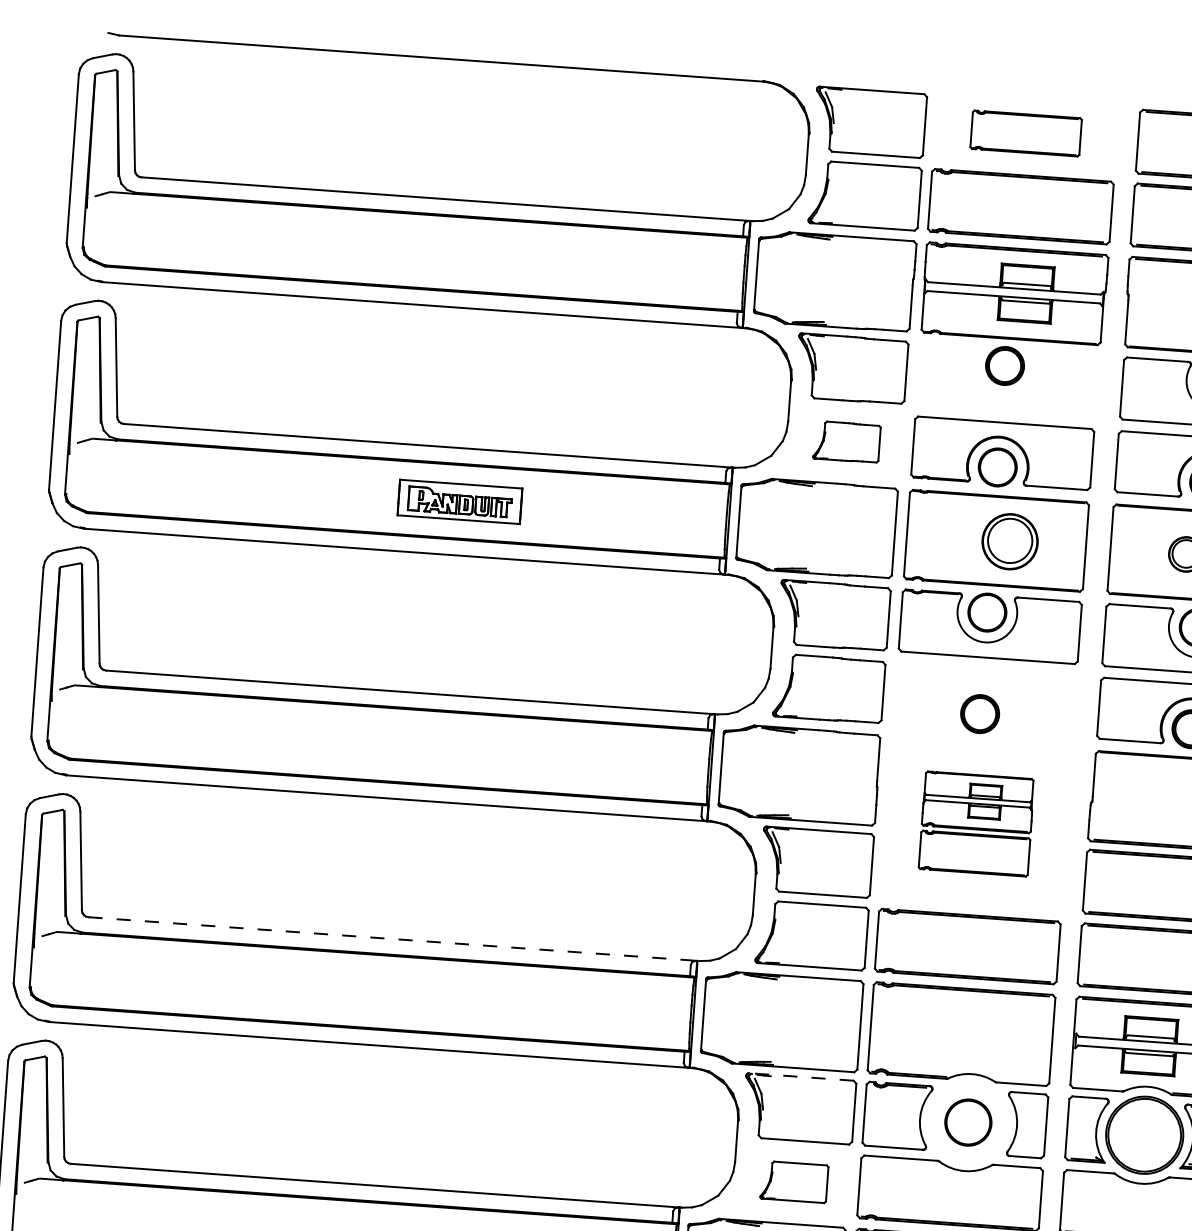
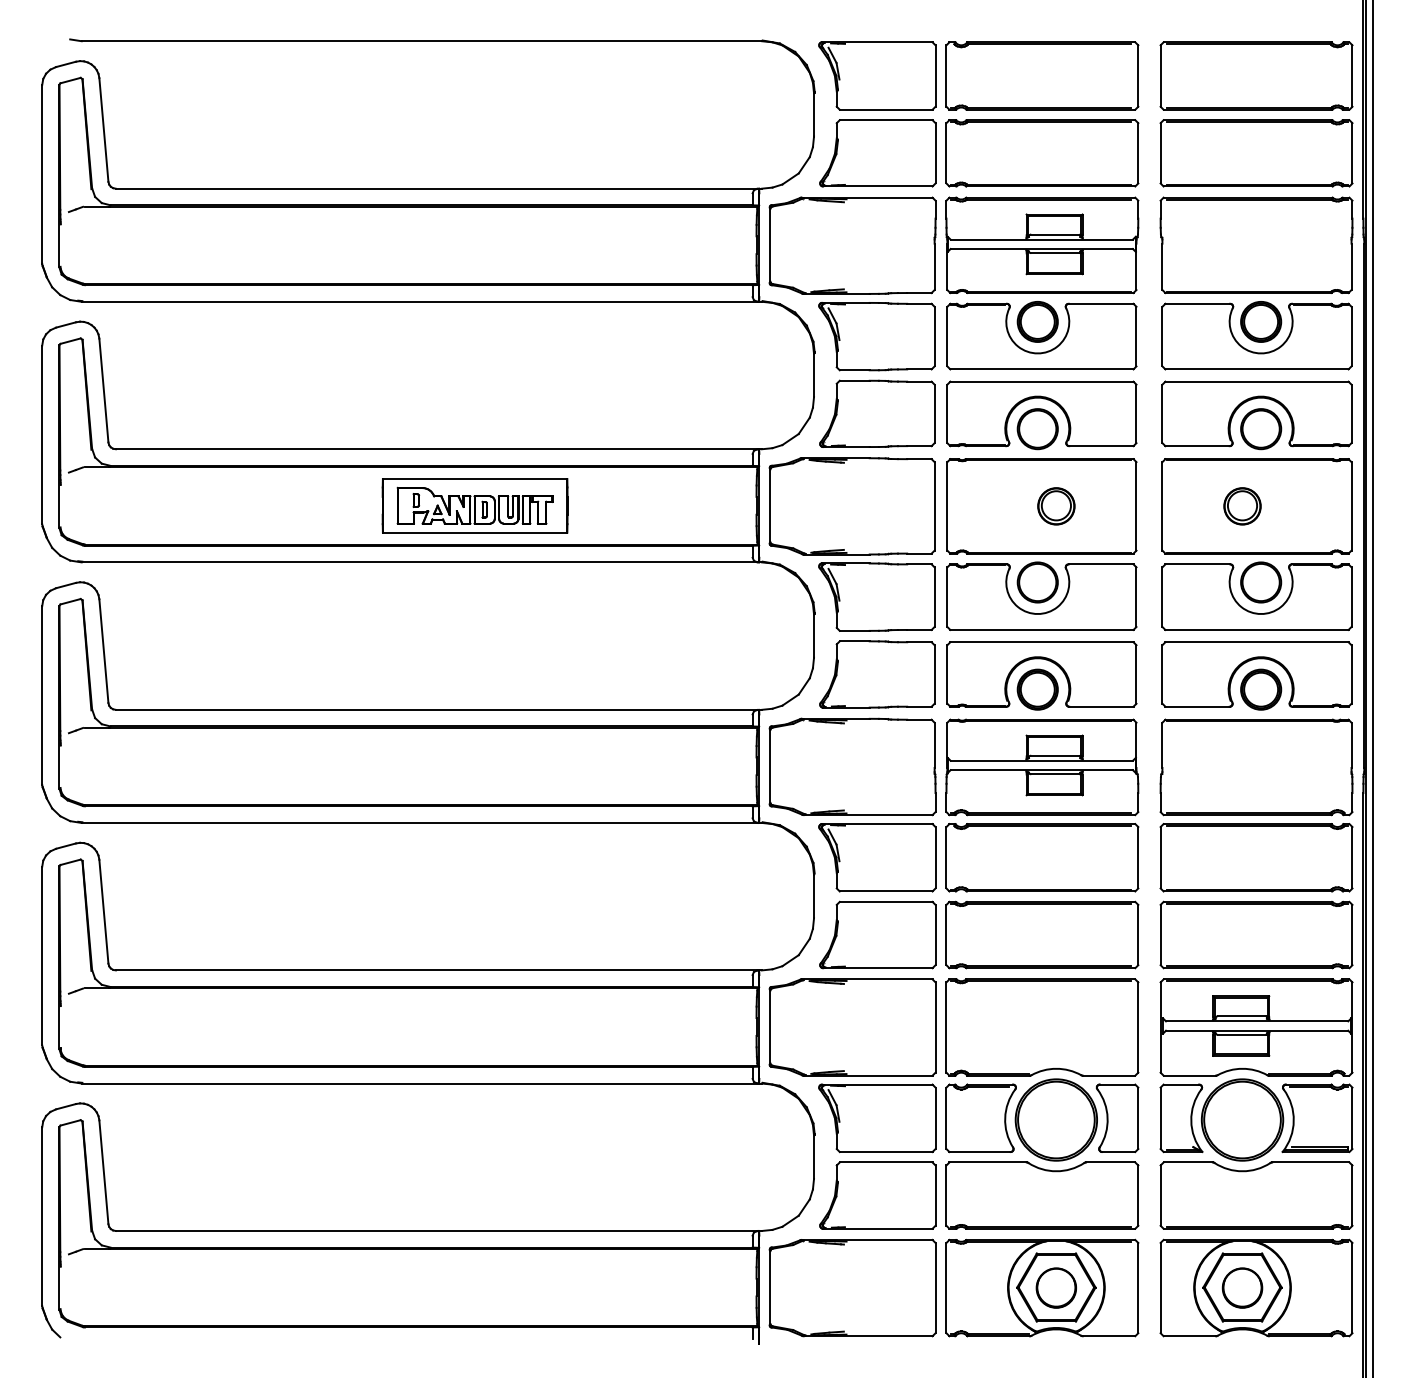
part: (1026, 133) -> (1042, 75), size x1.67
part: (1012, 393) -> (1047, 350), added
part: (847, 441) -> (877, 413), size x1.67
part: (459, 501) -> (474, 505), size x1.43
part: (1010, 541) -> (1056, 506), size x0.62
part: (989, 686) -> (1045, 660), added
part: (976, 824) -> (1042, 805), size x1.67
line: (394, 939) -> (439, 970), dashed -> solid
line: (800, 1076) -> (876, 1084), dashed -> solid
part: (967, 1122) -> (1055, 1119), size x1.67
part: (794, 1181) -> (877, 1195), size x1.67

